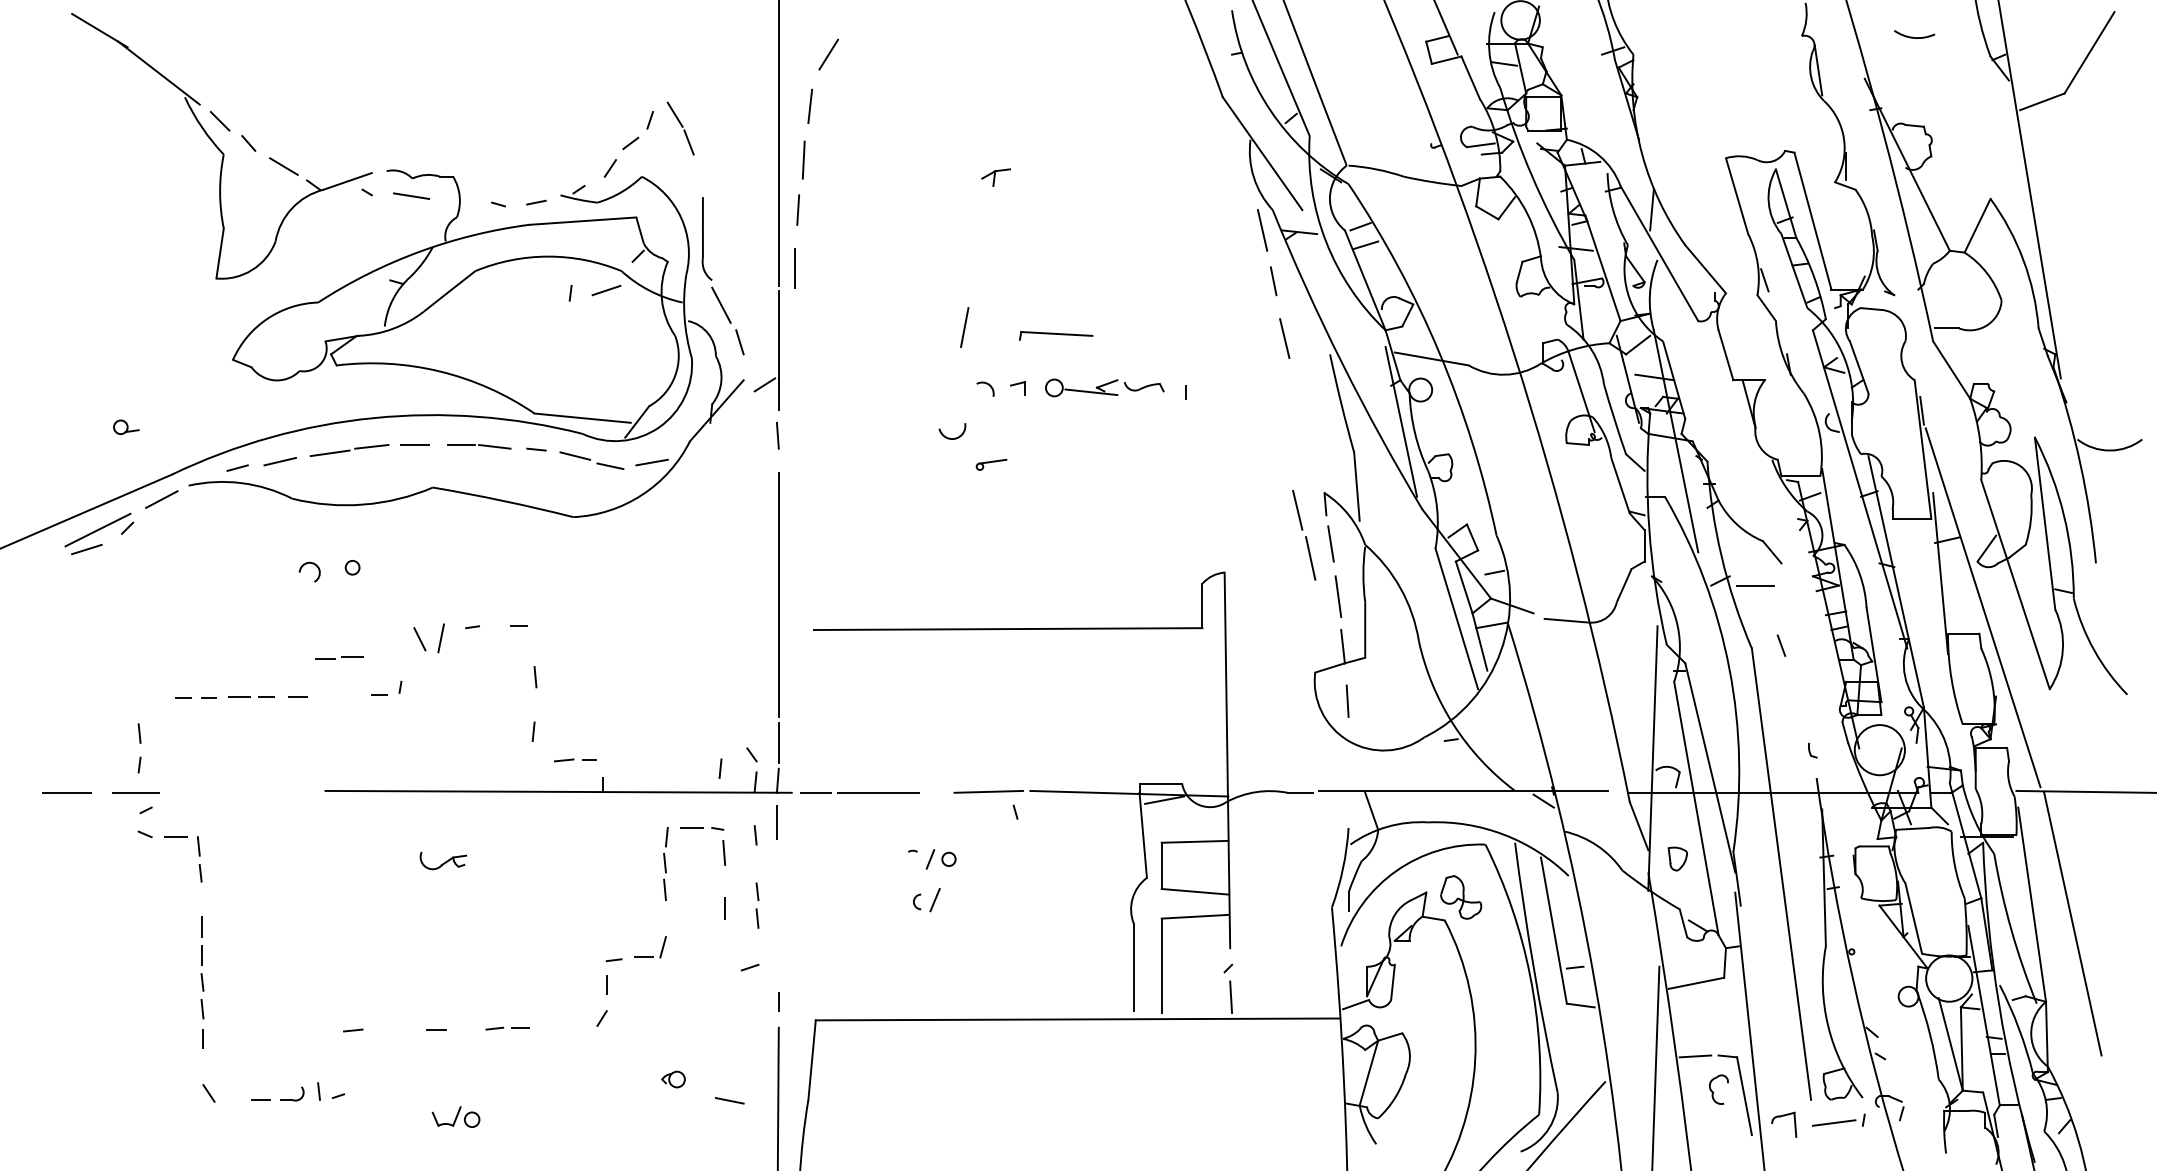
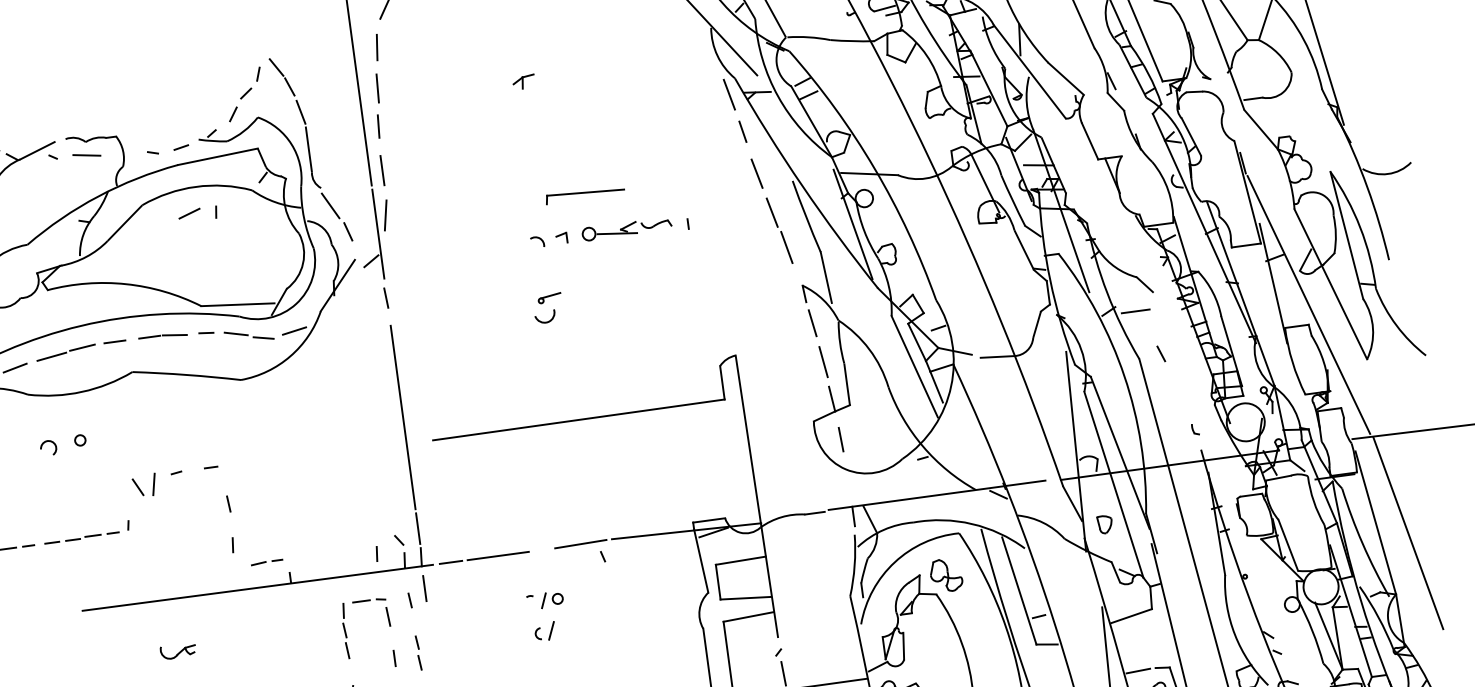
line: (698, 177) -> (300, 112), added
line: (606, 290) -> (189, 213), moved
line: (964, 327) -> (385, 215), moved
part: (1055, 335) -> (584, 194), size x1.43
arc: (949, 437) -> (543, 321), moved
part: (1304, 534) -> (779, 230), moved
part: (339, 657) -> (83, 537), moved
line: (1350, 803) -> (853, 516), added

